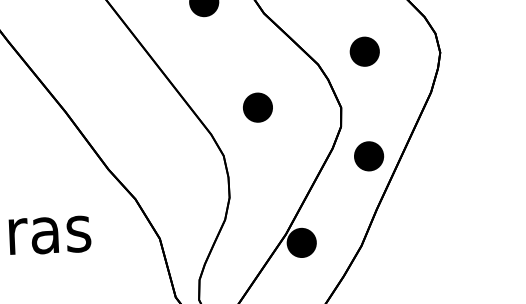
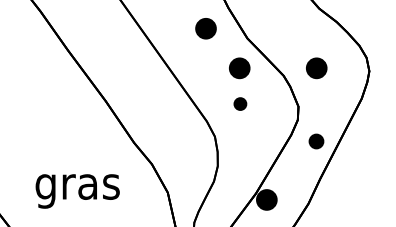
part: (254, 56) -> (239, 68), added
part: (258, 106) -> (240, 103), size x0.6
part: (369, 156) -> (316, 141), size x0.7

